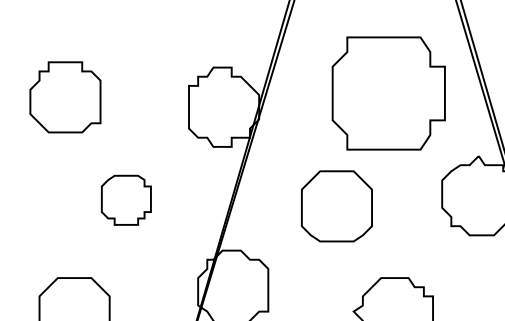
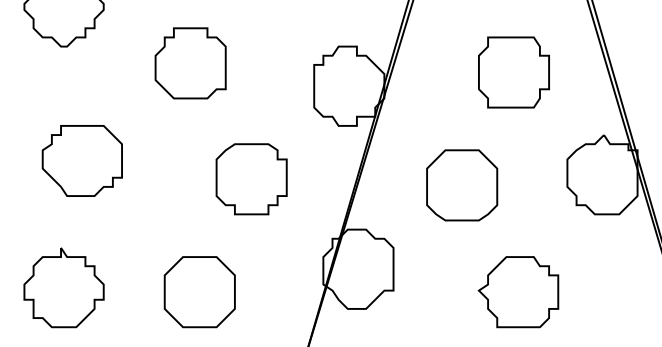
part: (388, 93) -> (513, 72), size x0.62
part: (65, 97) -> (190, 63), moved
part: (126, 200) -> (251, 179), size x1.43

